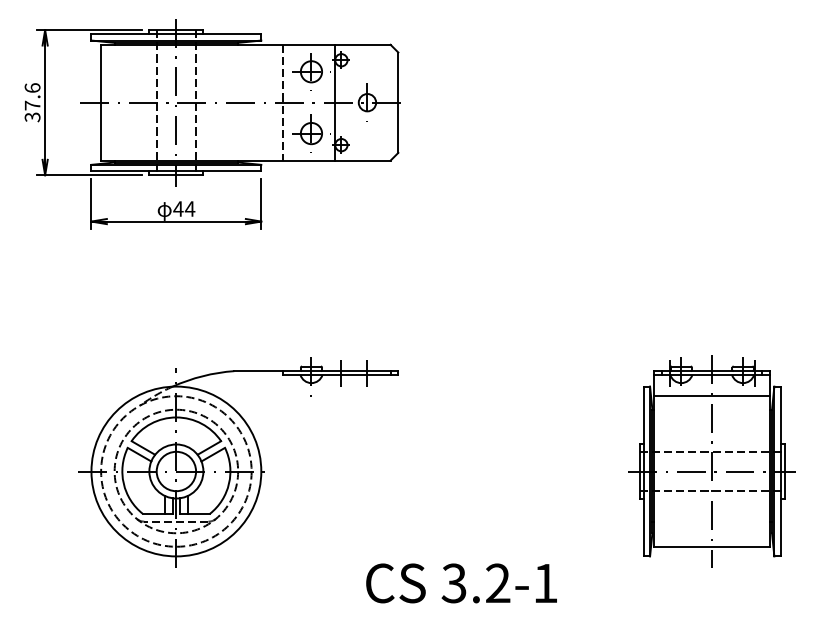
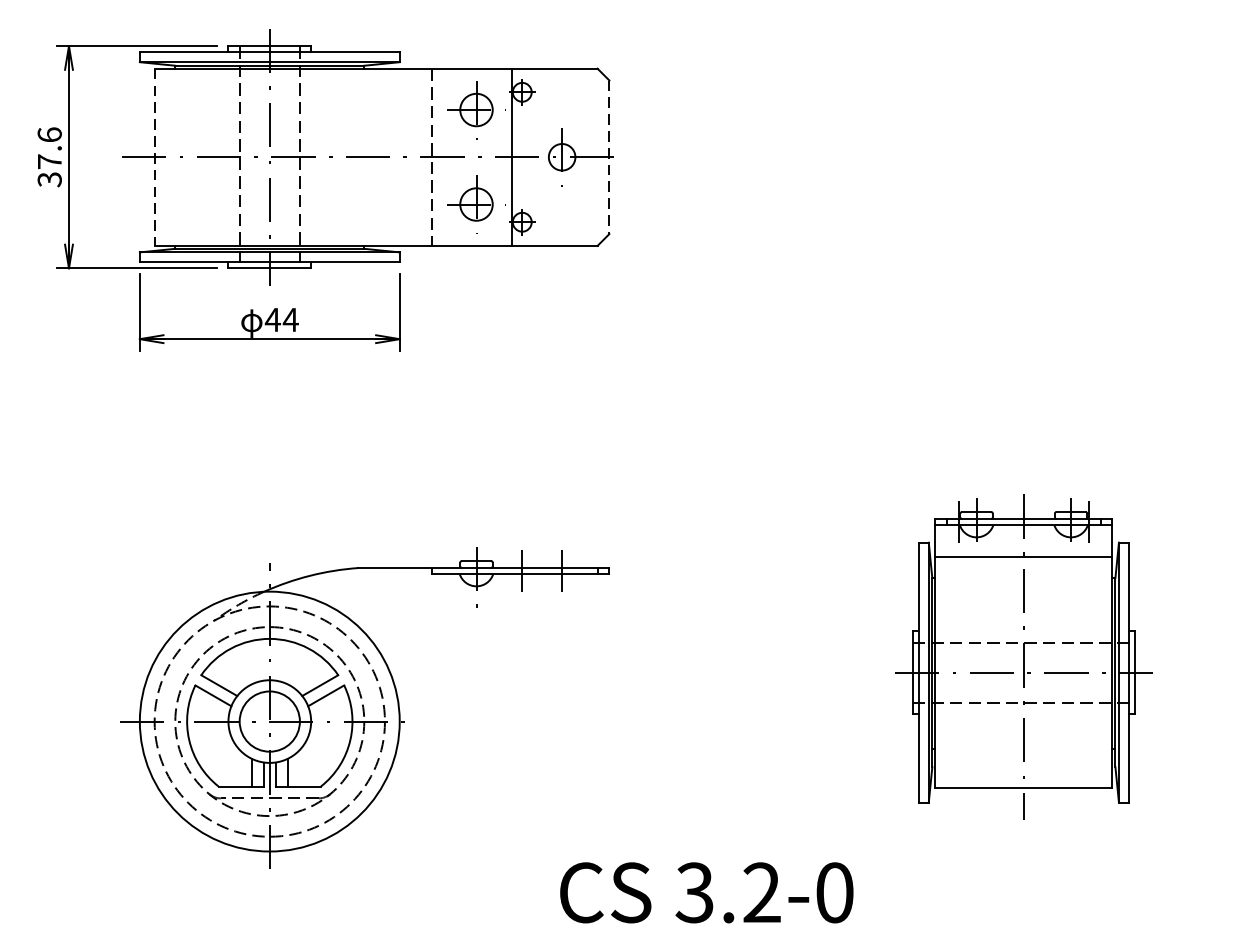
line: (101, 102) -> (155, 156), solid -> dashed
line: (398, 103) -> (609, 158), solid -> dashed
part: (711, 461) -> (1022, 657), moved
text: (545, 583) -> (834, 892), 3.2-1 -> 3.2-0

